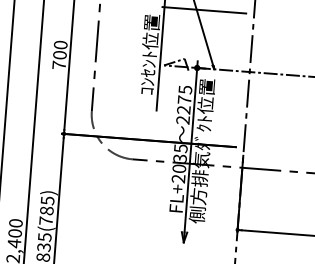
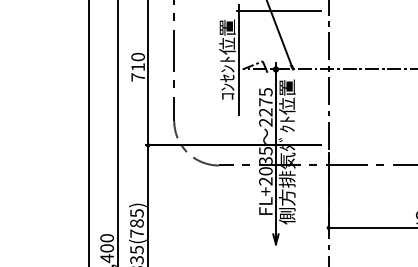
text: (59, 55) -> (137, 67), 700 -> 710

